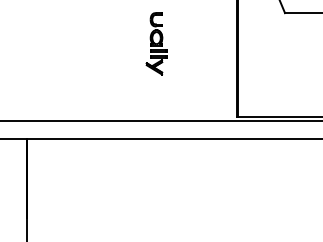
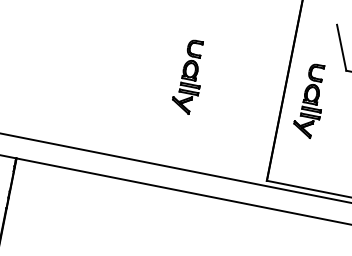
part: (260, 43) -> (310, 100), added

